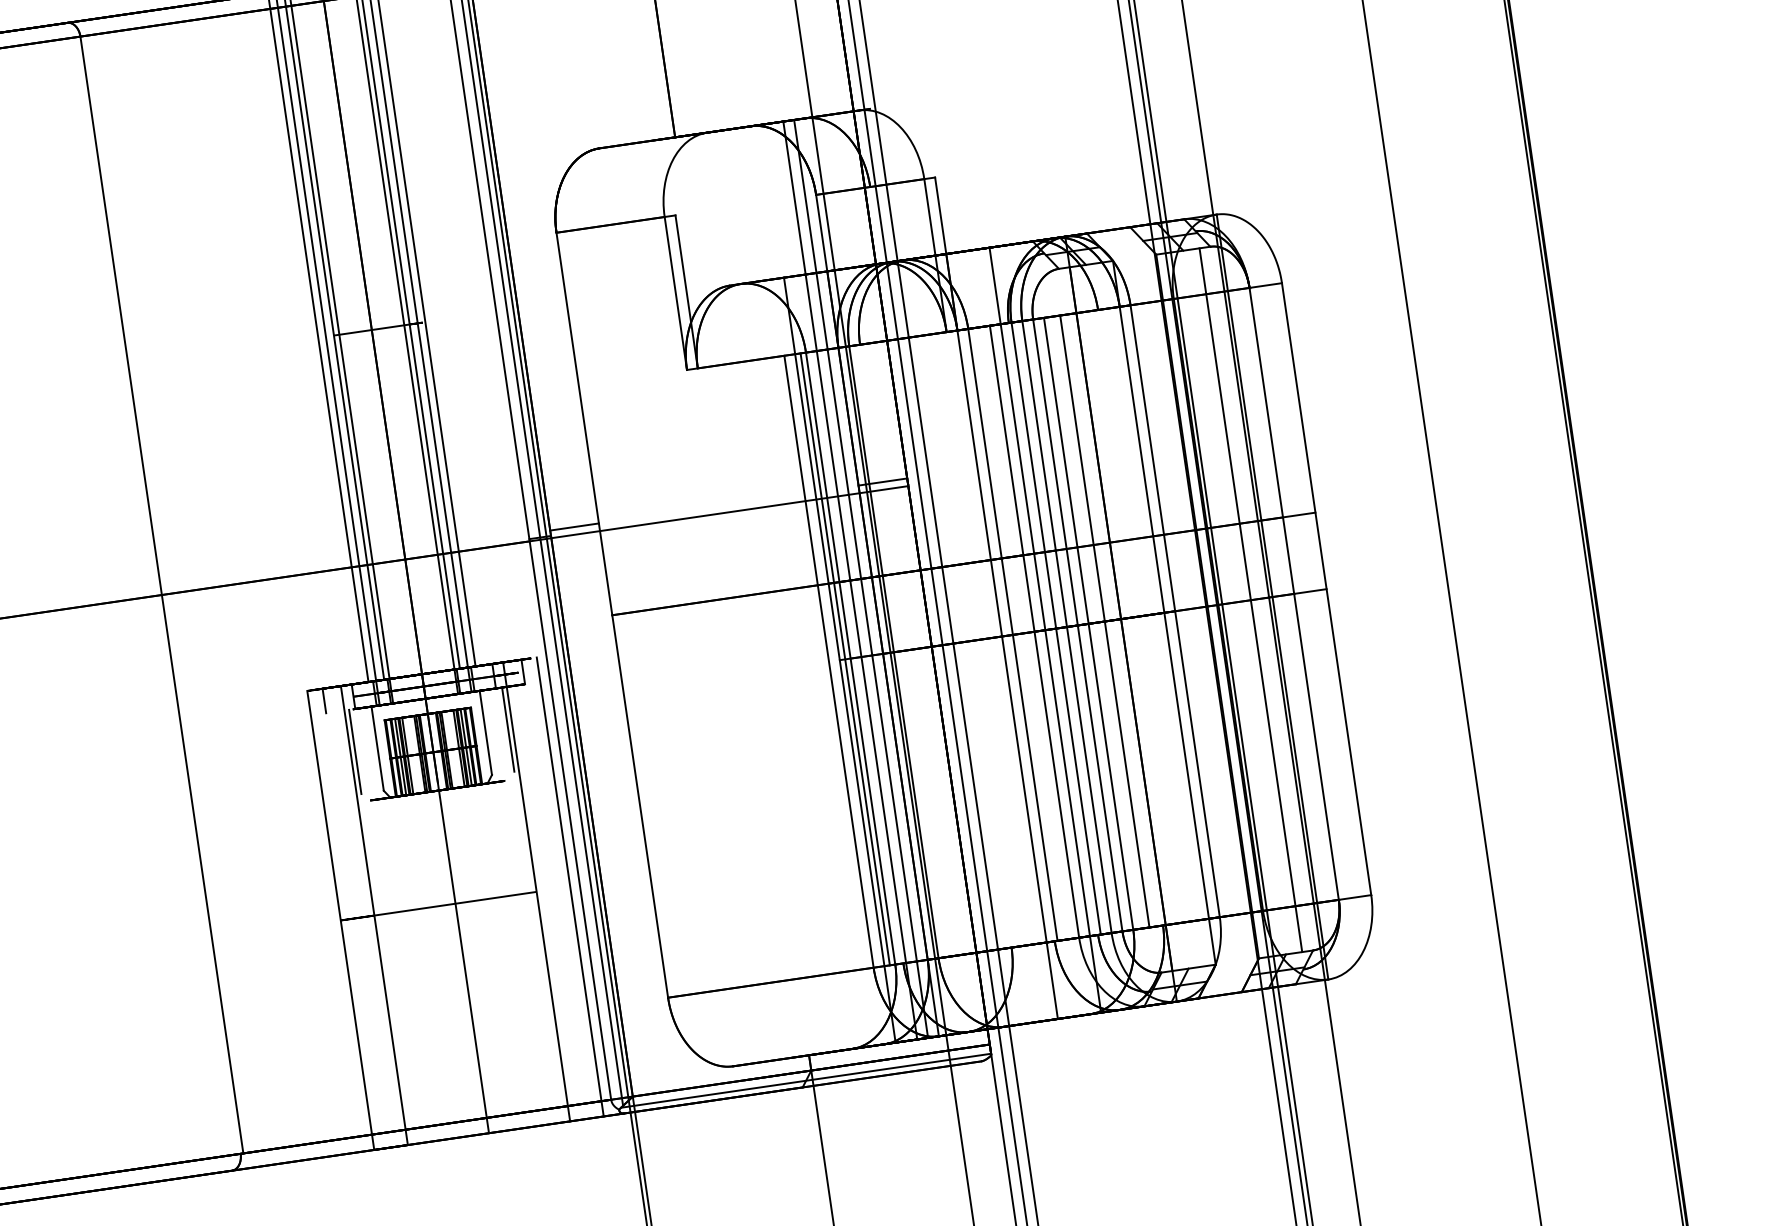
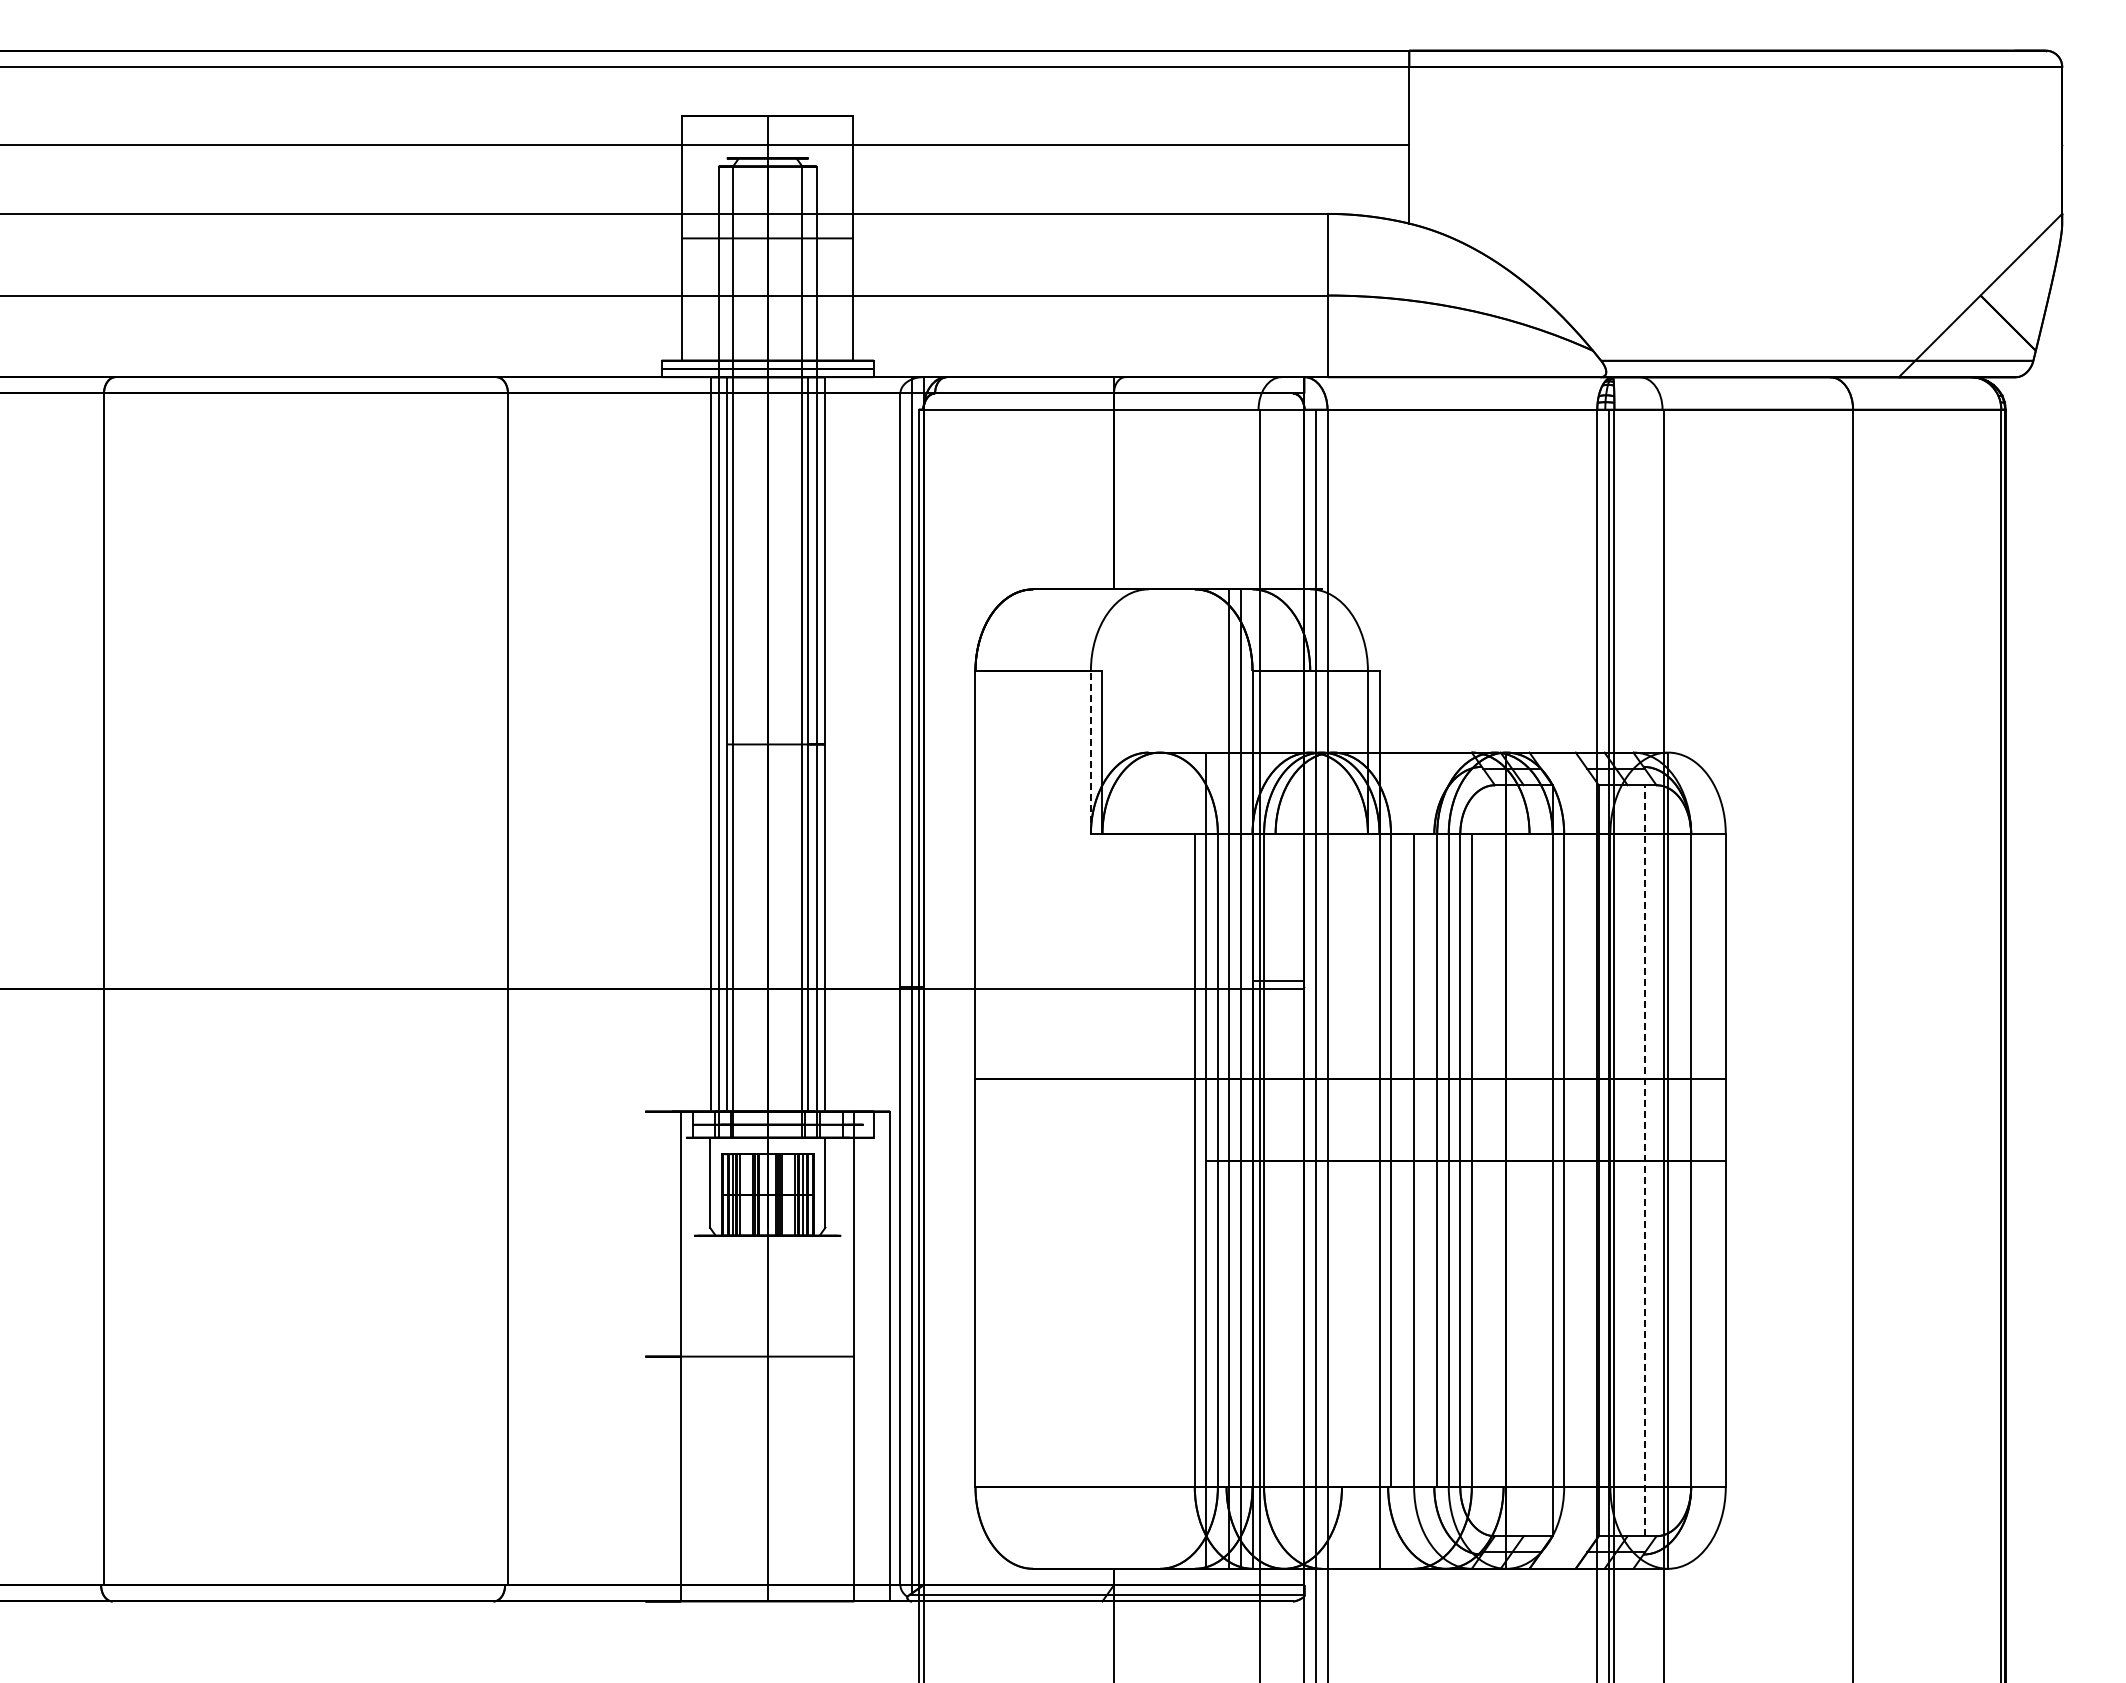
line: (675, 293) -> (1090, 752), solid -> dashed
line: (574, 527) -> (949, 981), removed
line: (1250, 600) -> (1644, 1160), solid -> dashed
line: (1105, 621) -> (1489, 1160), removed
line: (1045, 630) -> (1425, 1160), removed
line: (845, 659) -> (1212, 1160), removed
line: (324, 700) -> (661, 1124), removed
line: (508, 729) -> (849, 1182), removed
line: (355, 751) -> (686, 1182), removed
line: (340, 920) -> (645, 1356), removed

